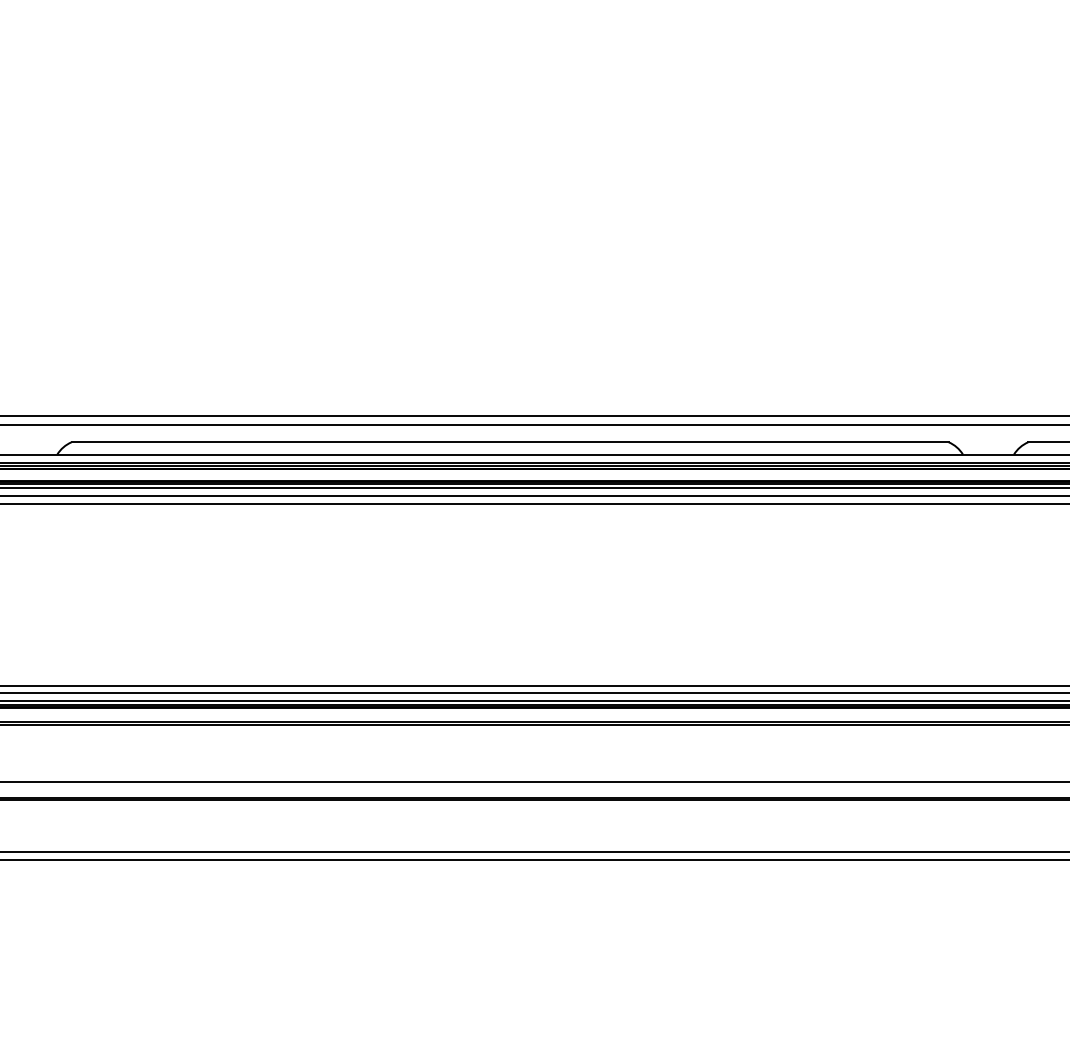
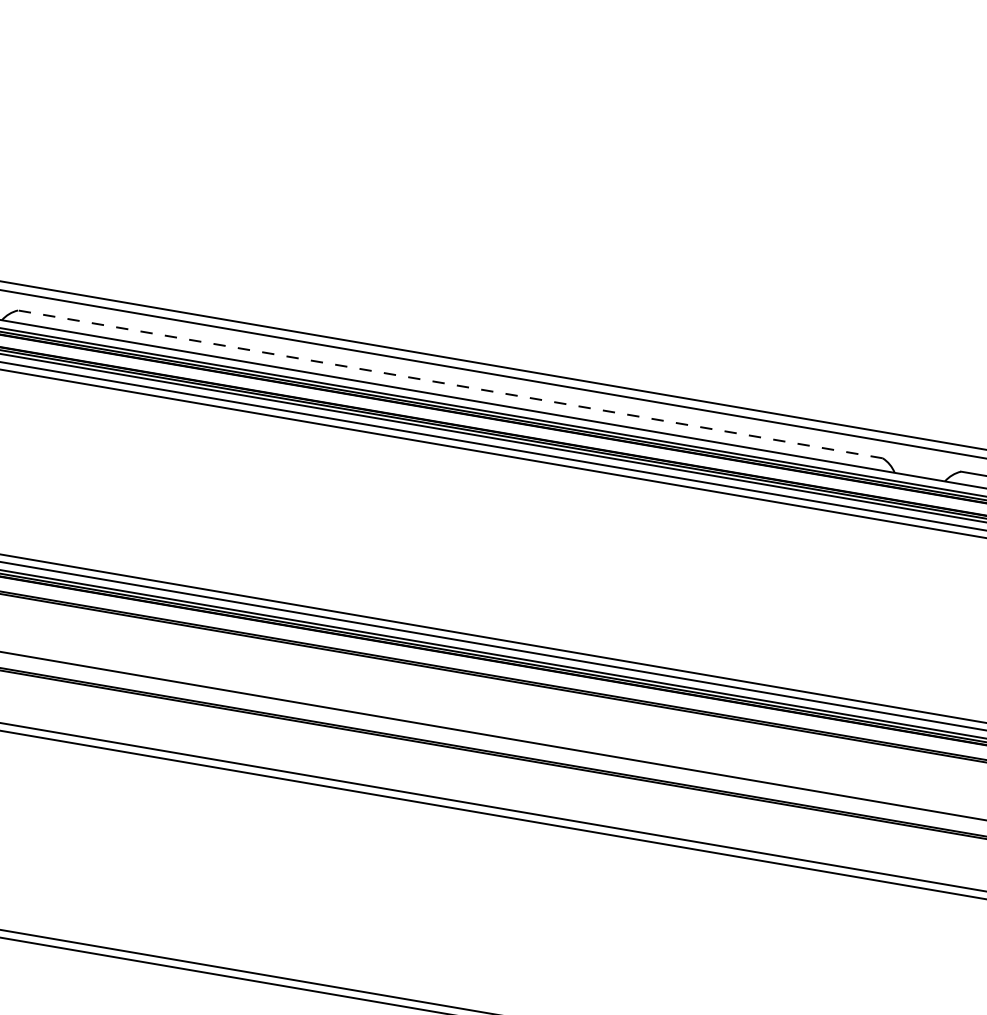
line: (510, 442) -> (450, 384), solid -> dashed

